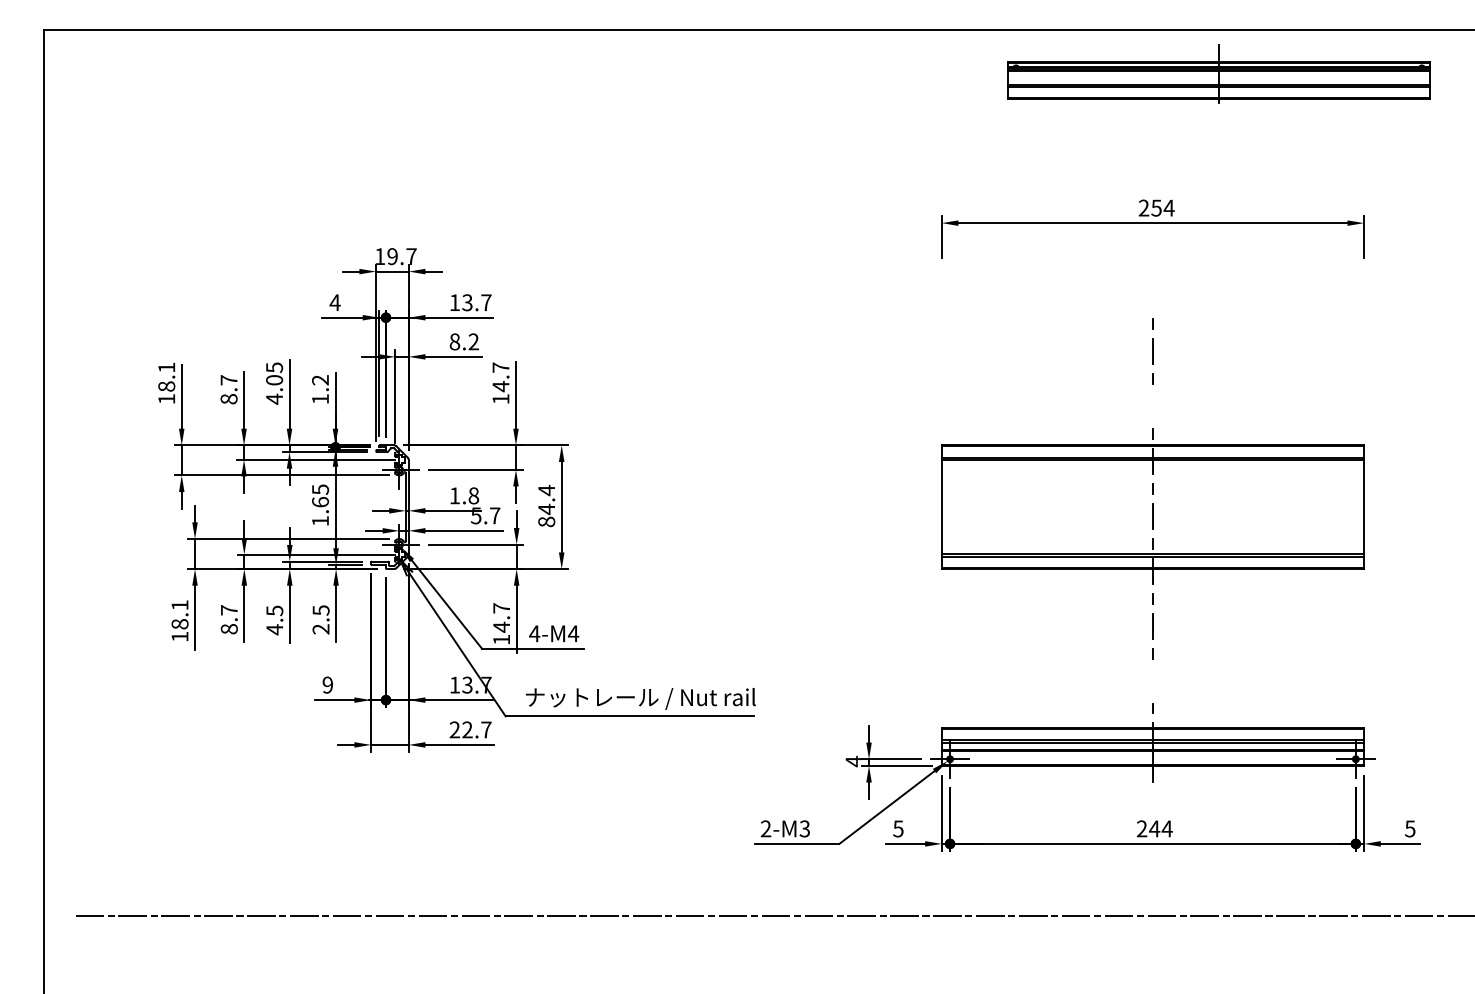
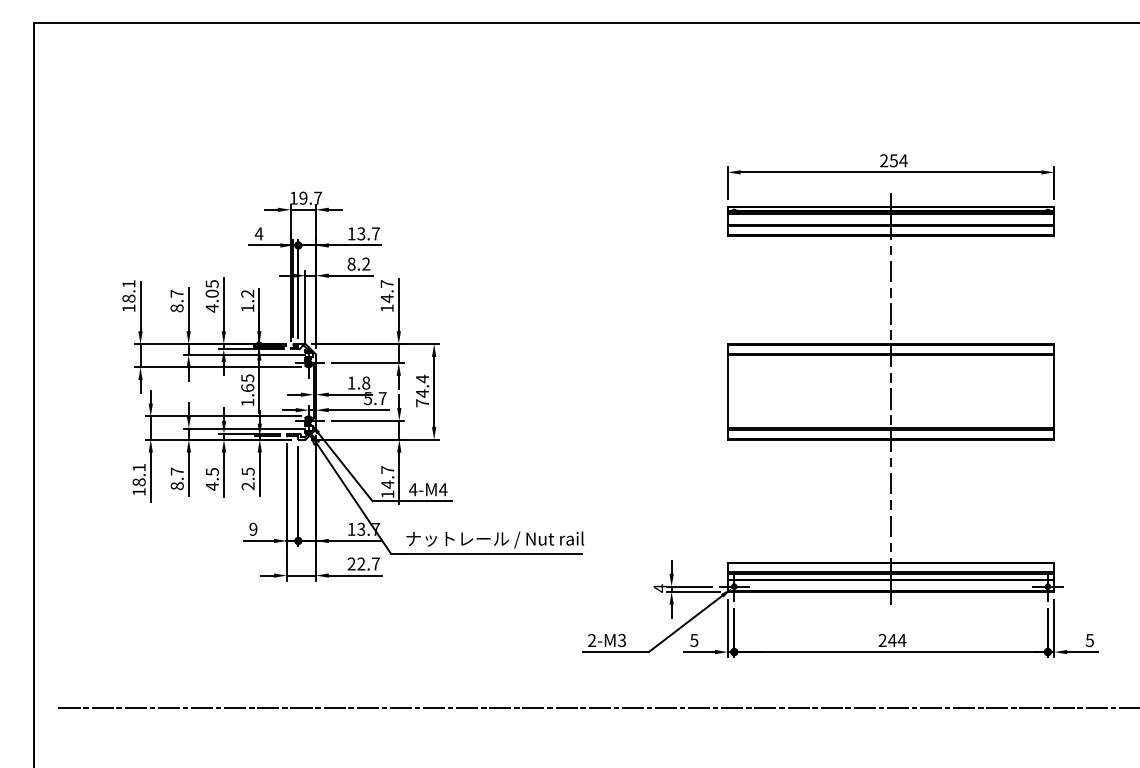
part: (1218, 73) -> (890, 215), moved
line: (1152, 406) -> (890, 314), added
text: (546, 521) -> (422, 402), 84.4 -> 74.4
line: (1152, 680) -> (890, 525), added

